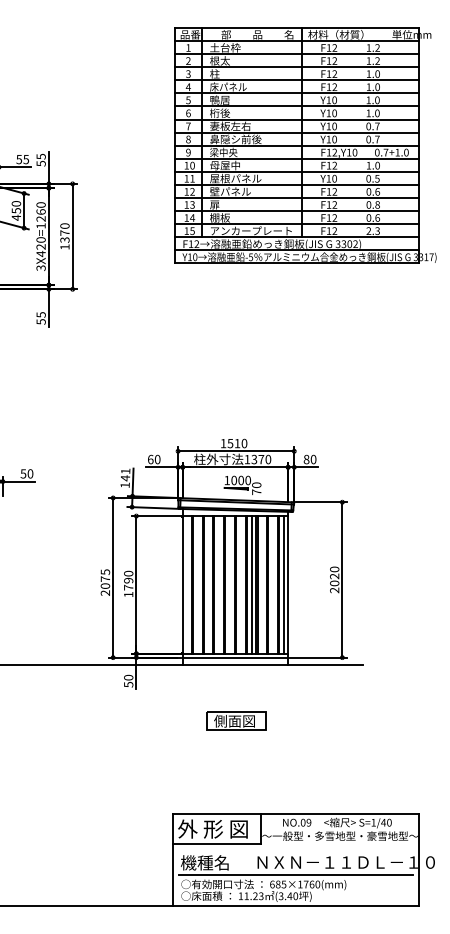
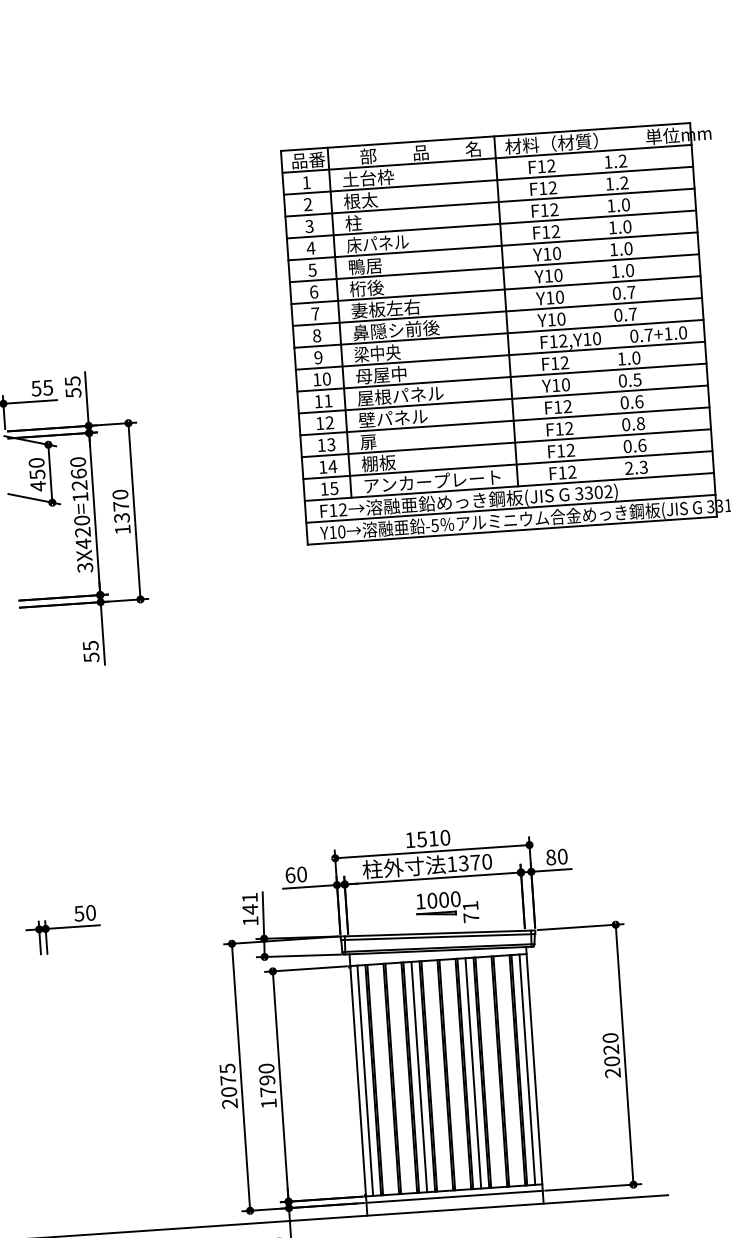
text: (256, 484) -> (470, 904), 70 -> 71
line: (186, 584) -> (364, 1080), added
line: (219, 584) -> (419, 1076), added

